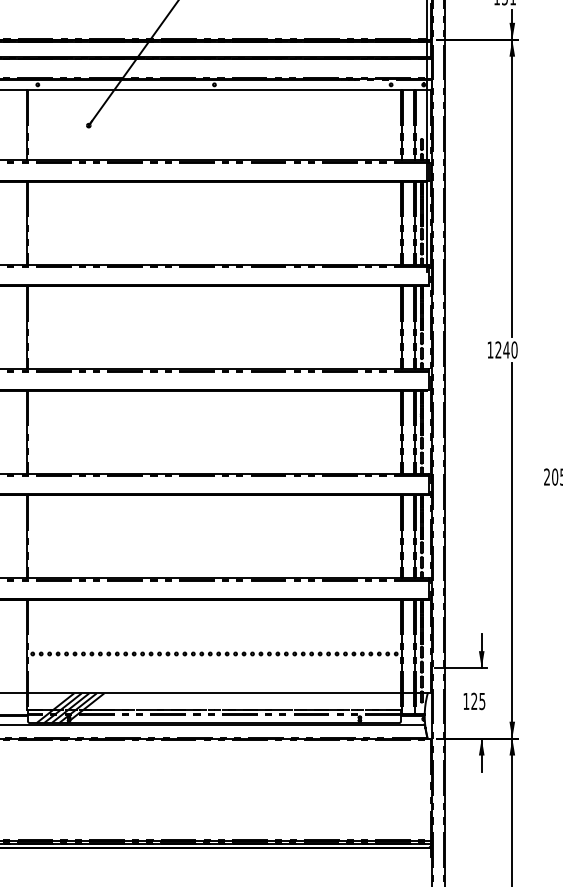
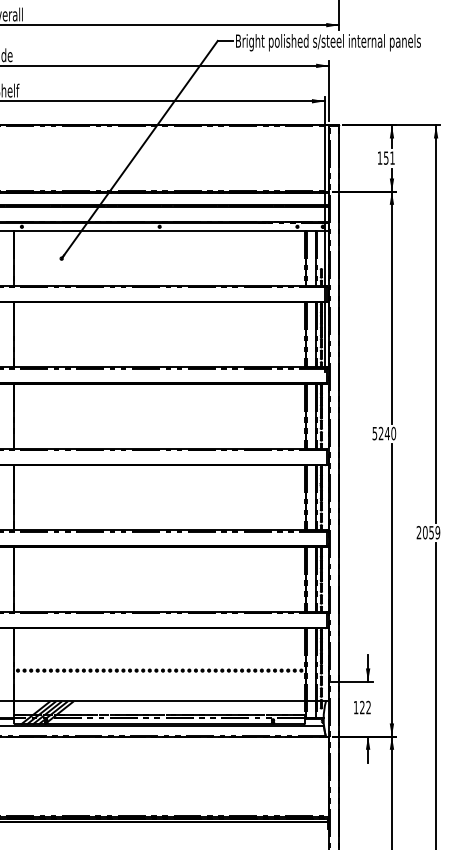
text: (489, 349) -> (374, 433), 1240 -> 5240
text: (482, 701) -> (368, 707), 125 -> 122

